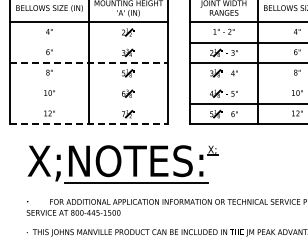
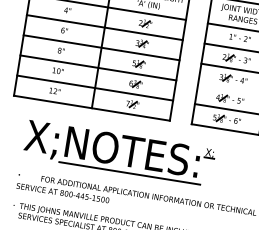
line: (88, 42) -> (104, 27), added
line: (88, 63) -> (101, 48), dashed -> solid
line: (88, 83) -> (98, 67), added
line: (88, 104) -> (94, 88), added
line: (88, 124) -> (91, 108), dashed -> solid

